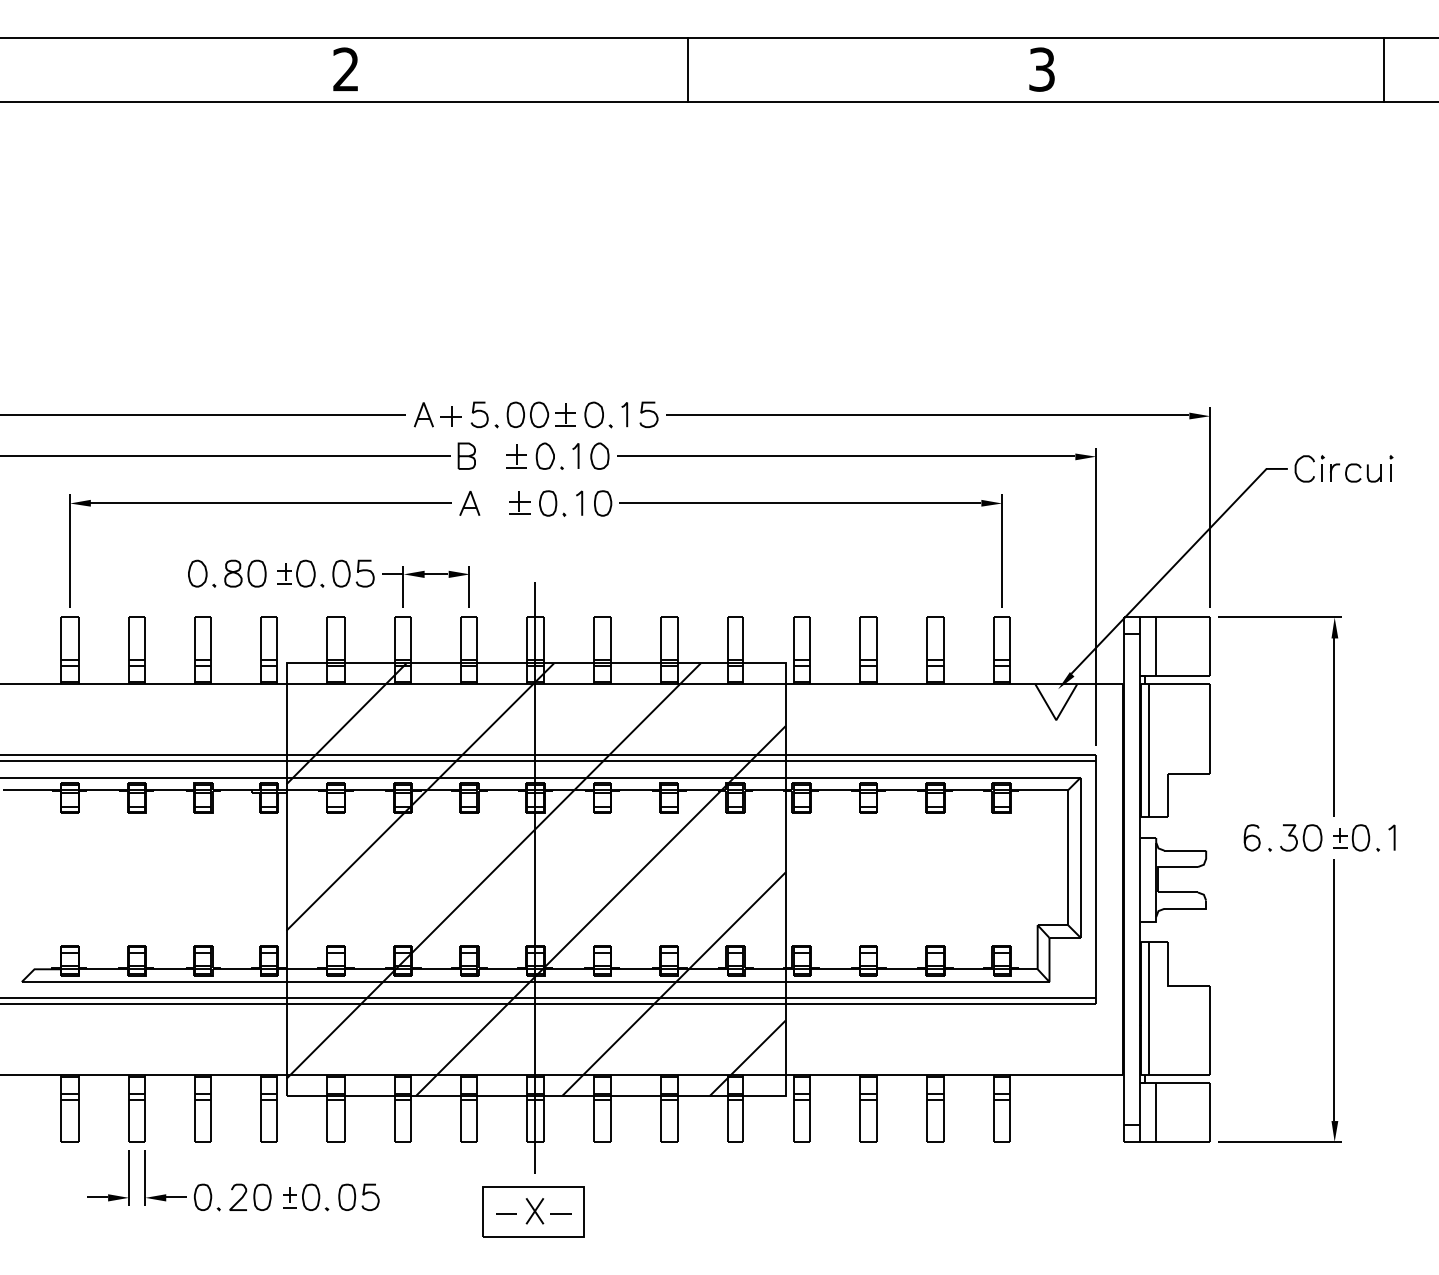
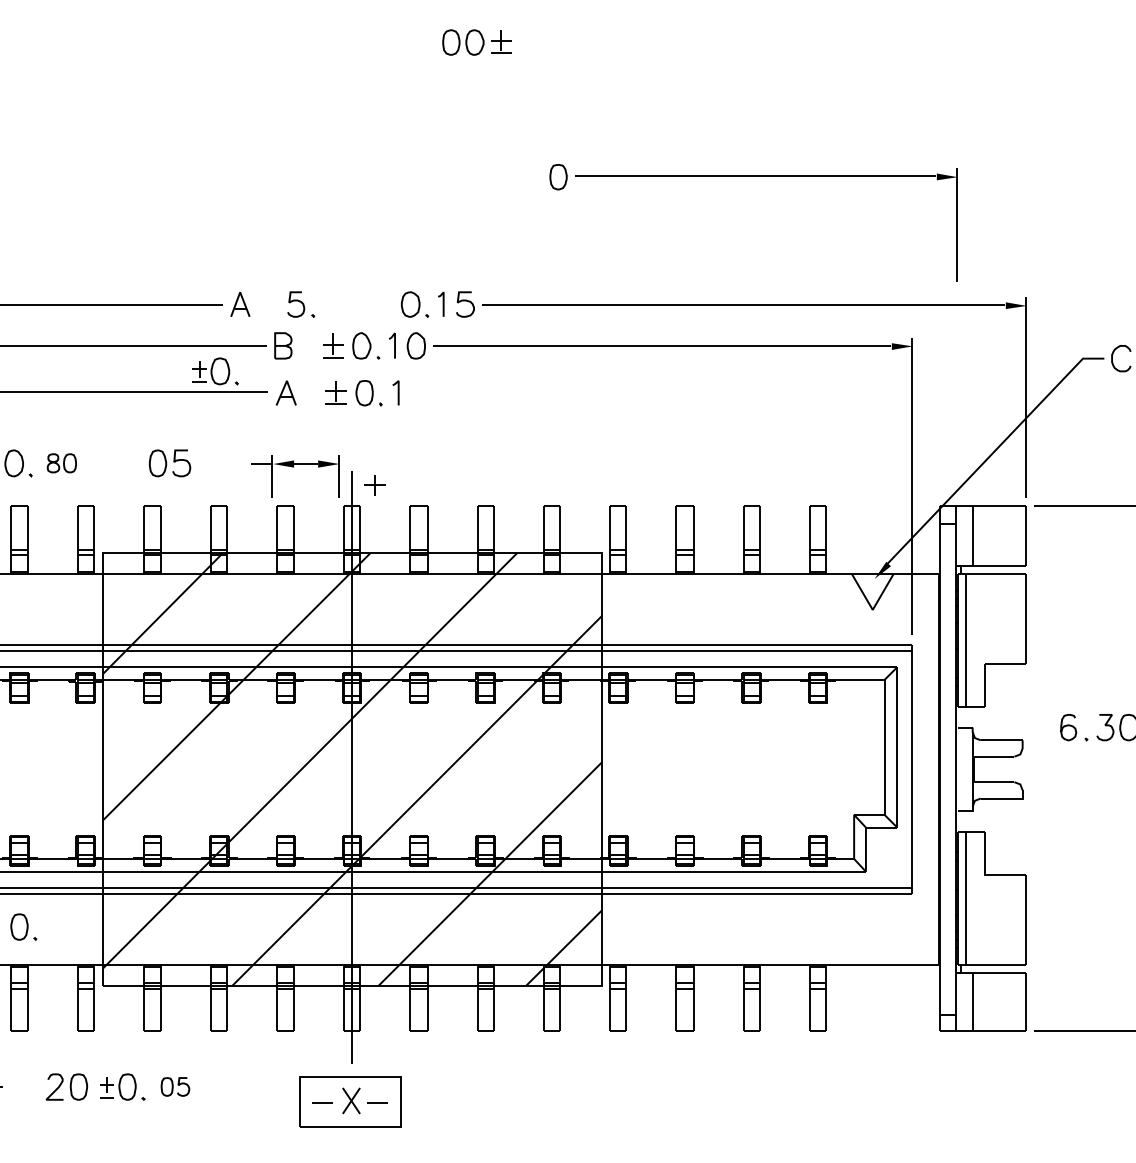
part: (540, 414) -> (475, 42), moved
part: (450, 416) -> (373, 485), moved
part: (798, 503) -> (753, 177), moved
part: (245, 573) -> (61, 463), size x0.7
part: (300, 573) -> (214, 371), moved
part: (424, 577) -> (293, 467), moved
part: (358, 1196) -> (174, 1086), size x0.7
part: (207, 1197) -> (23, 927), moved

